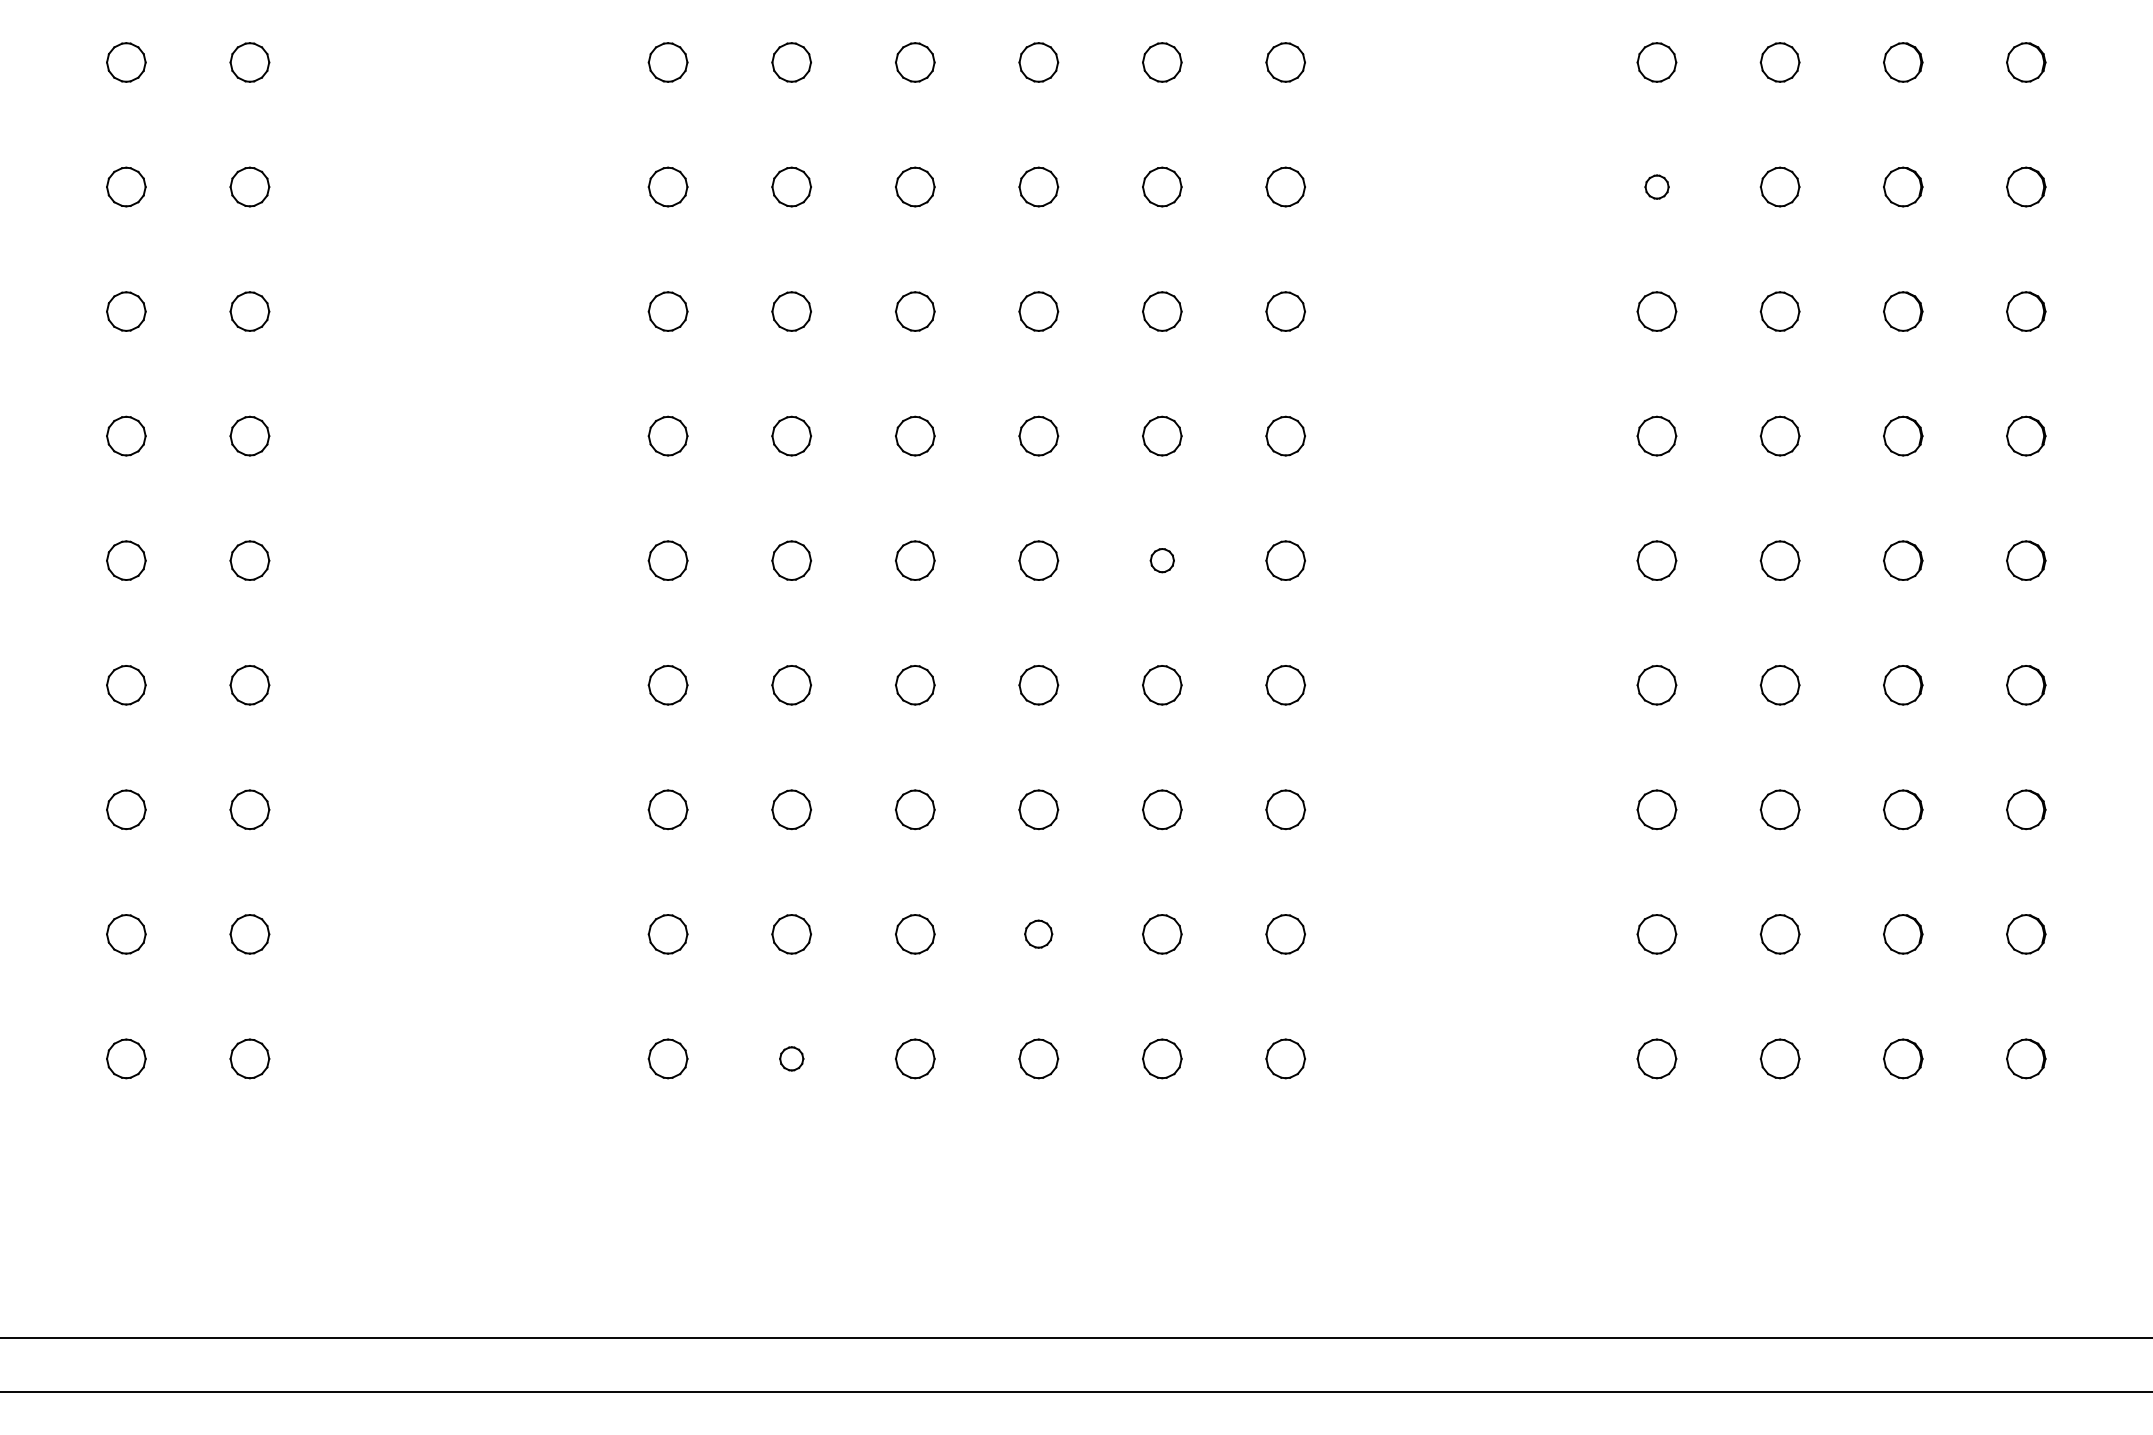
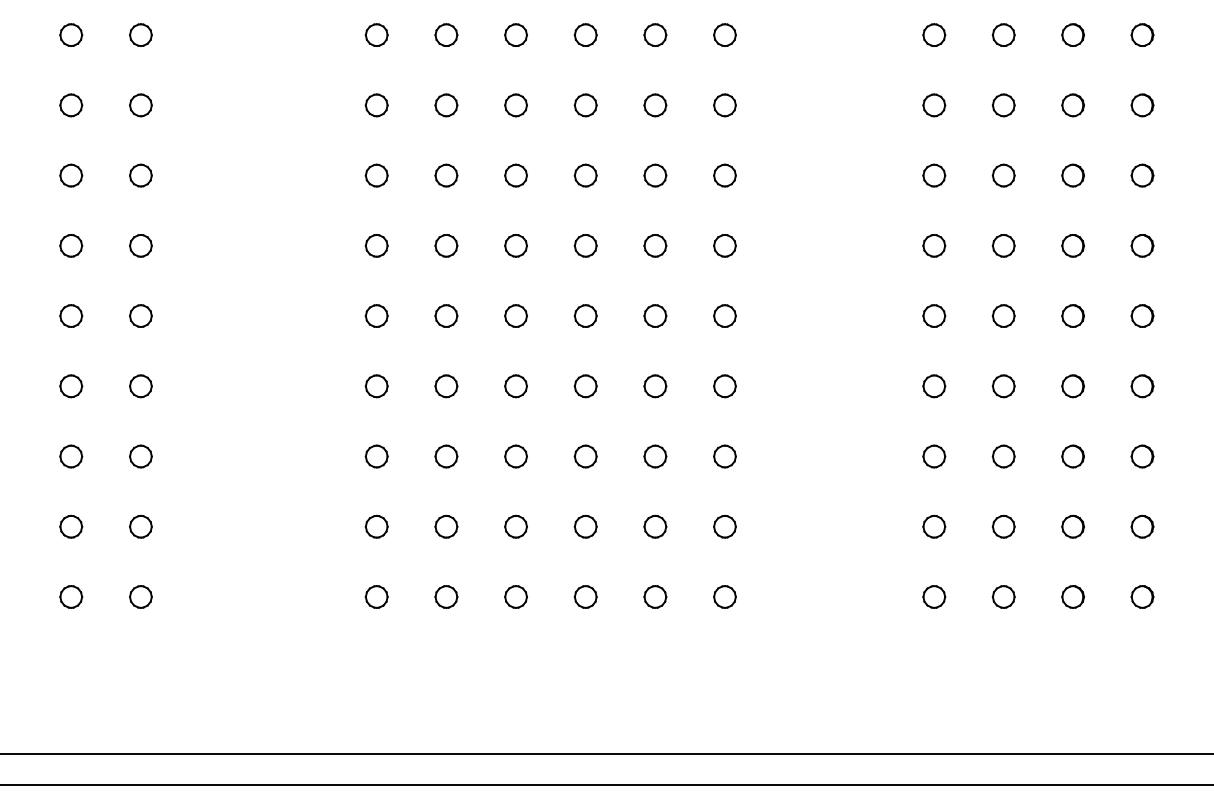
part: (1657, 187) -> (934, 105), size x1.67
part: (1162, 559) -> (655, 315), size x1.67
part: (1038, 933) -> (585, 526), size x1.43
part: (791, 1058) -> (446, 596), size x1.67

